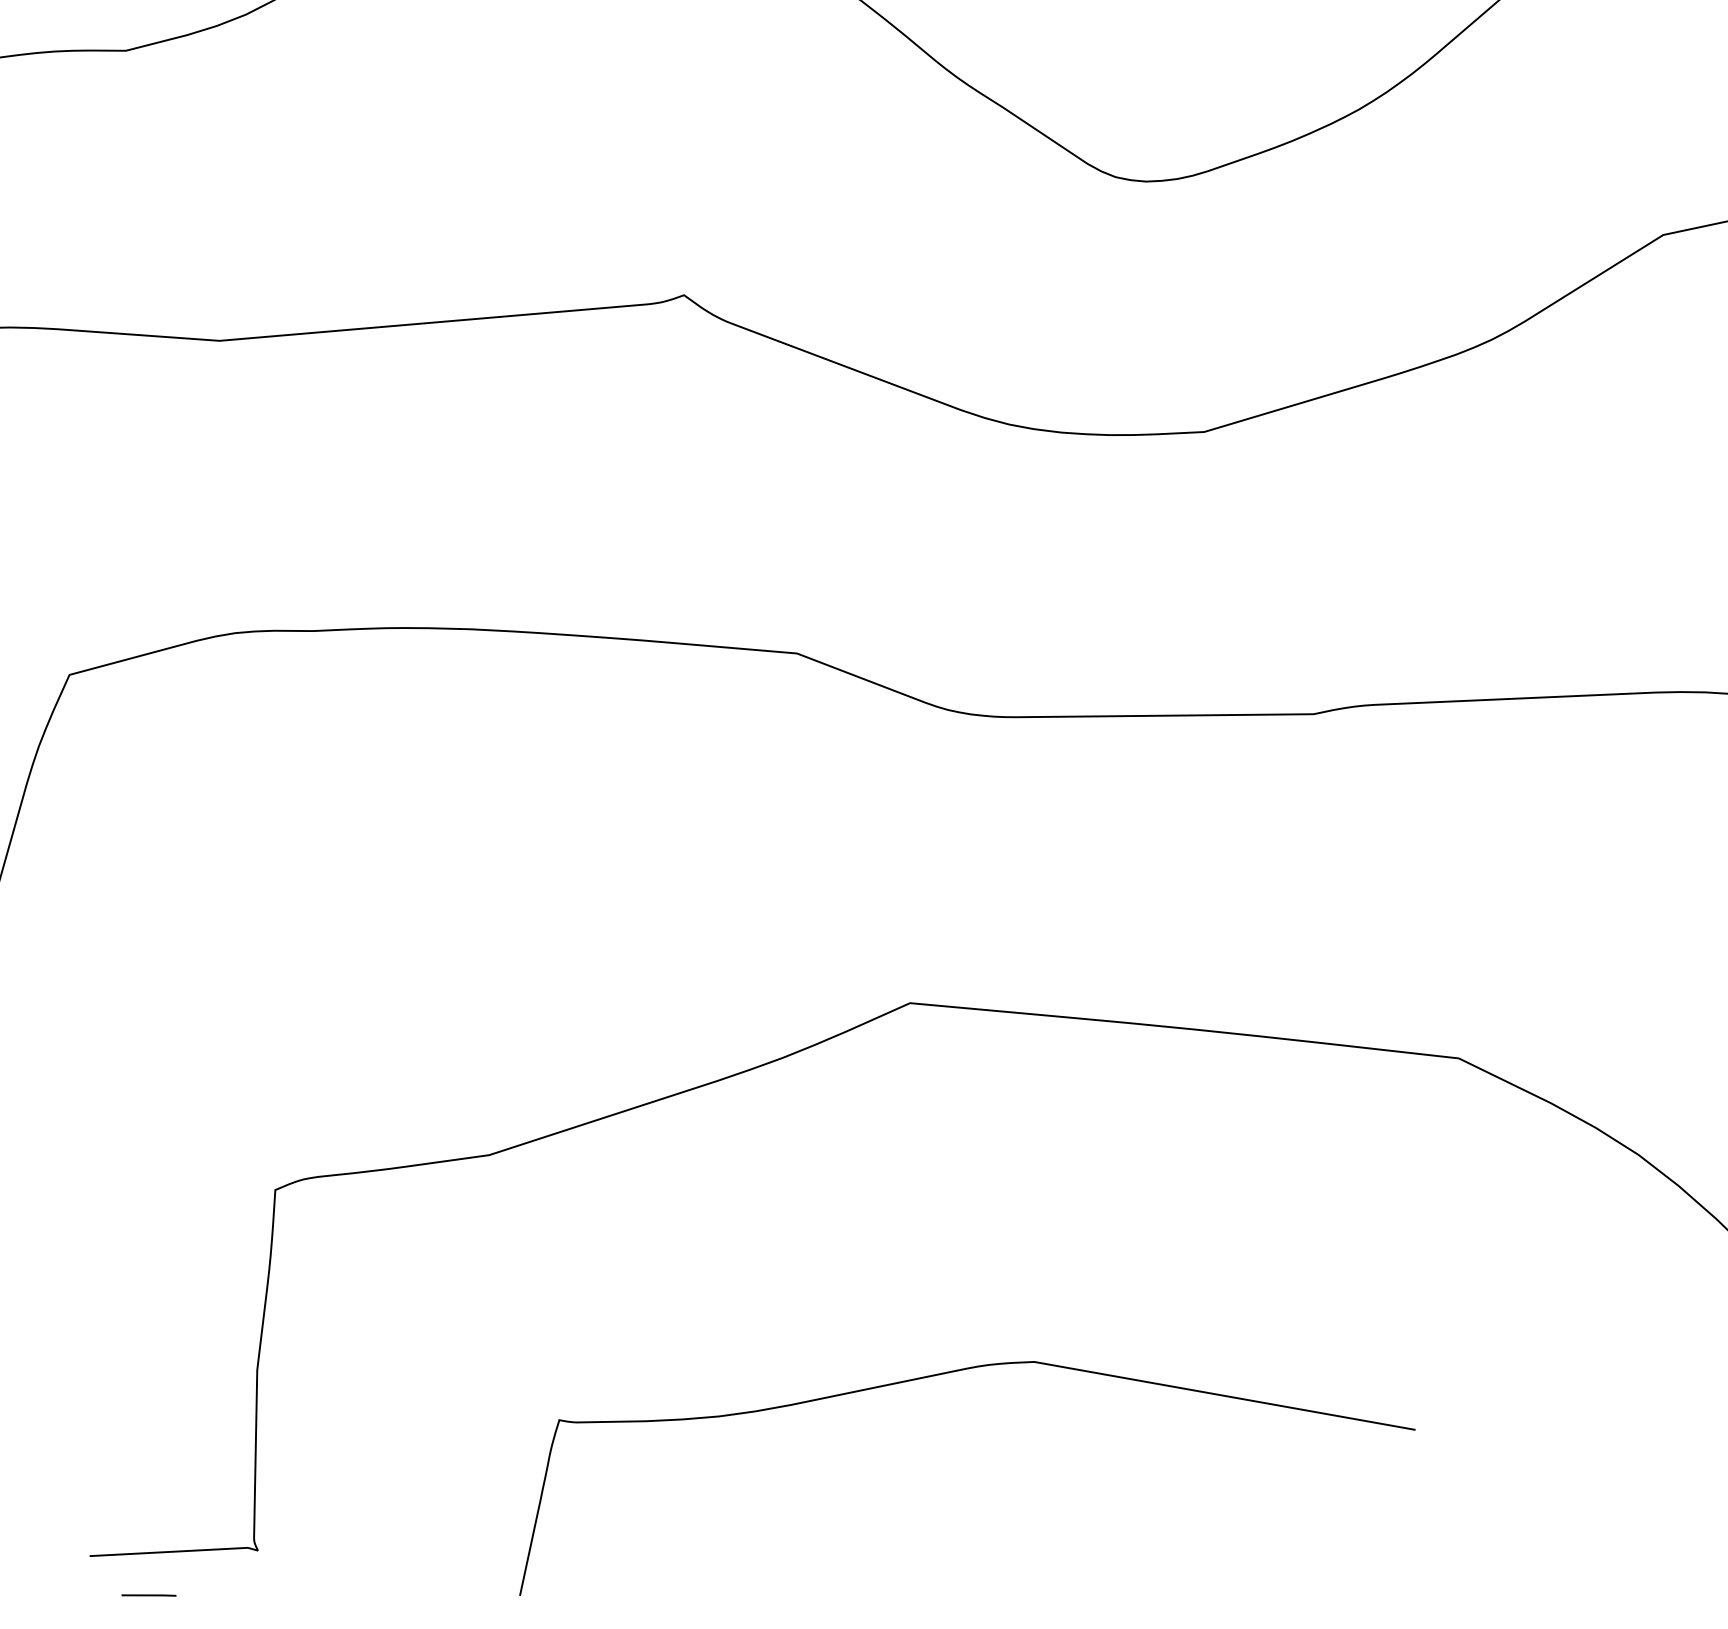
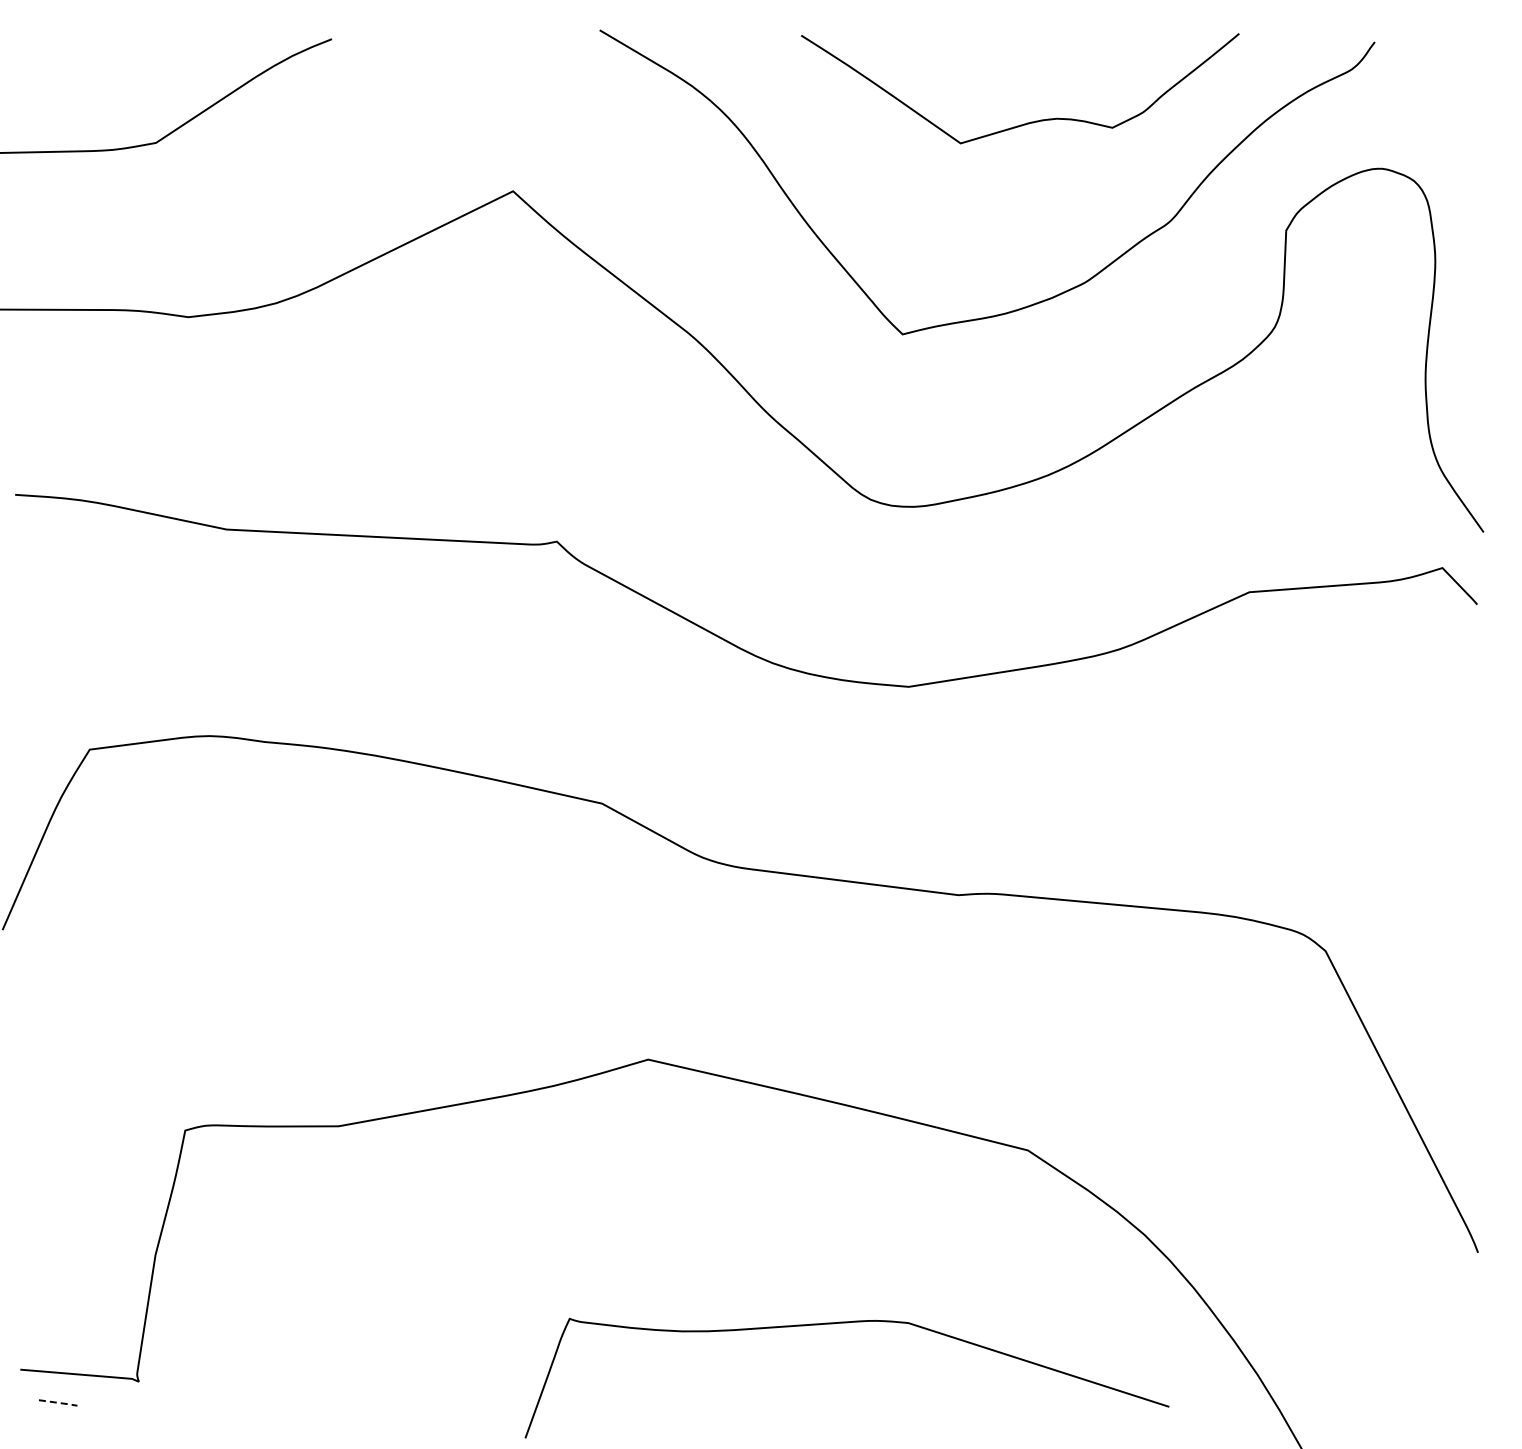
curve: (947, 1374) -> (846, 1323), moved
line: (150, 1596) -> (59, 1403), solid -> dashed

